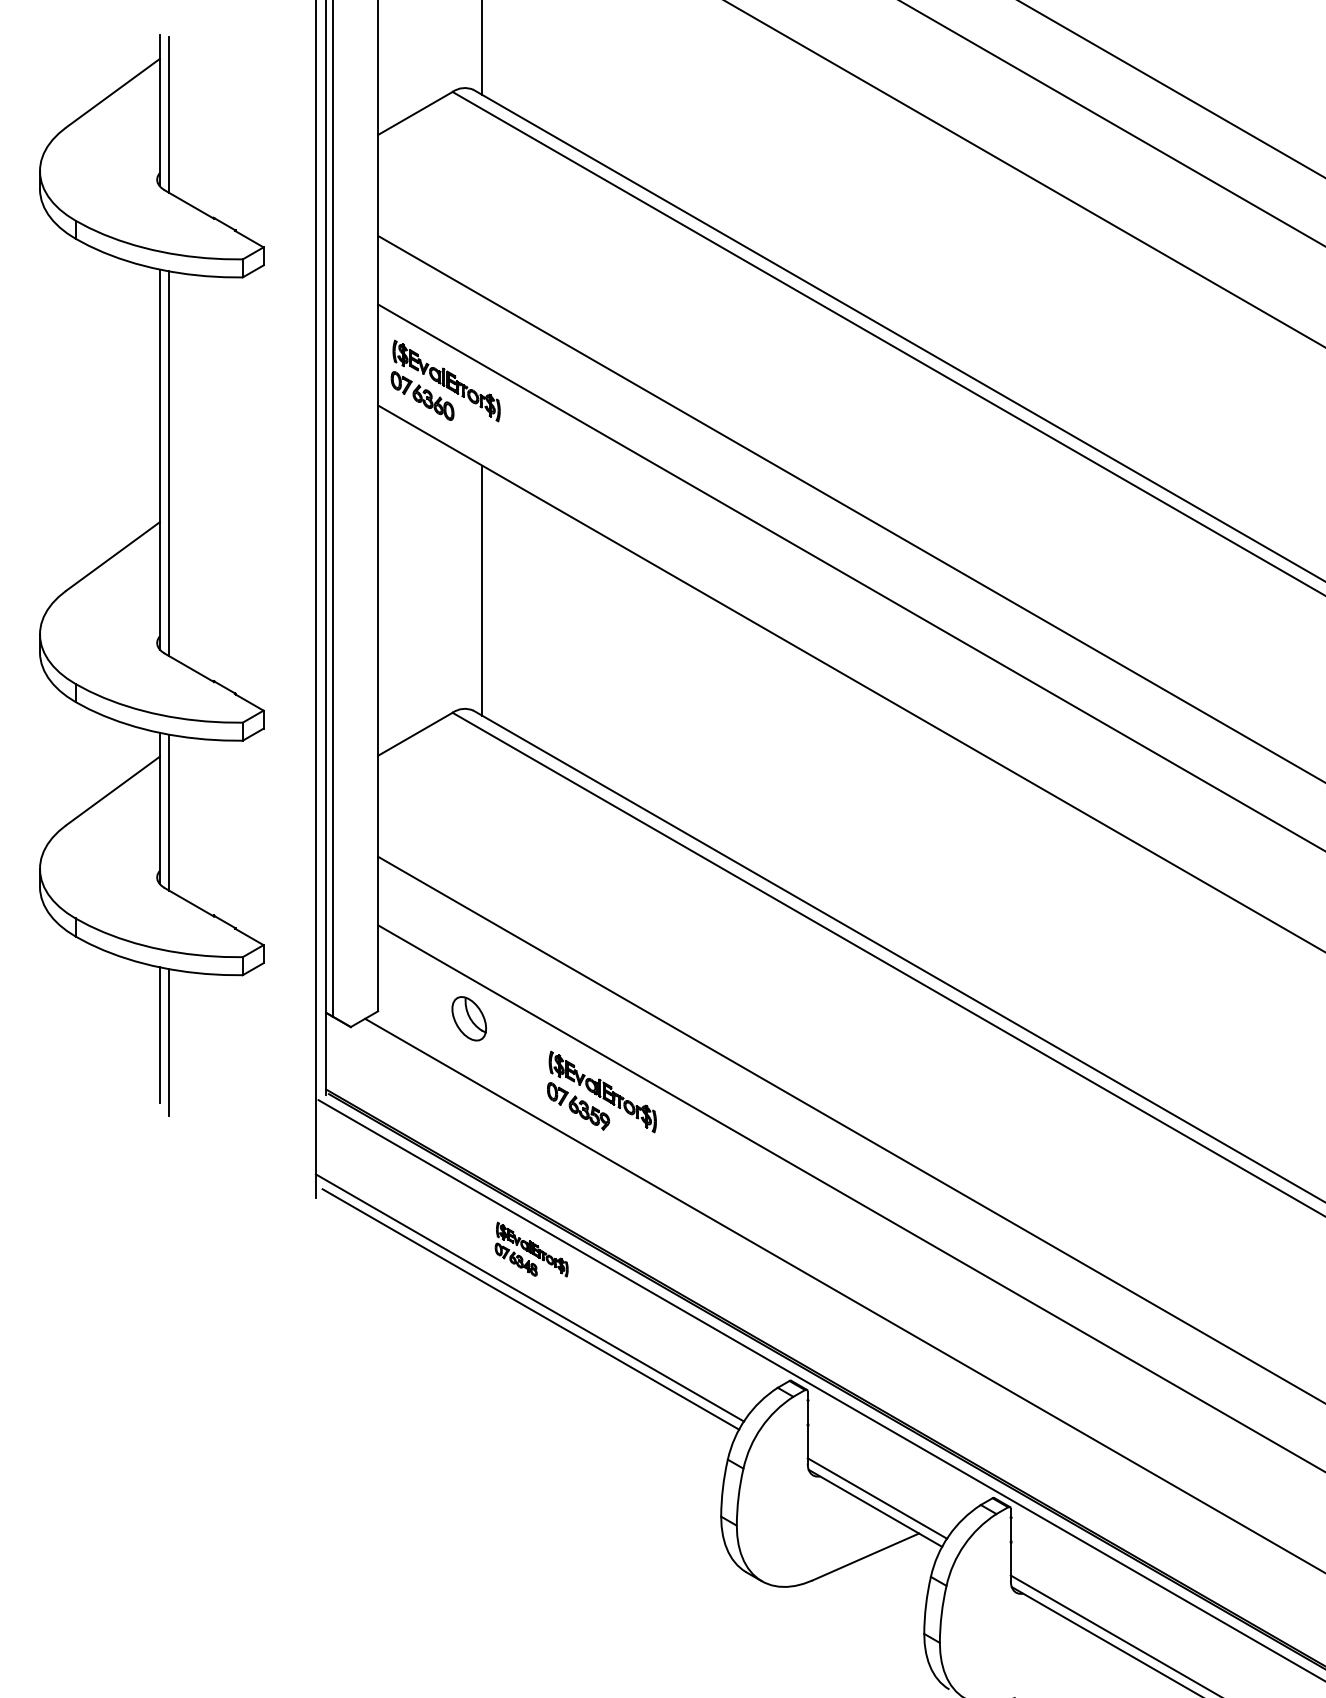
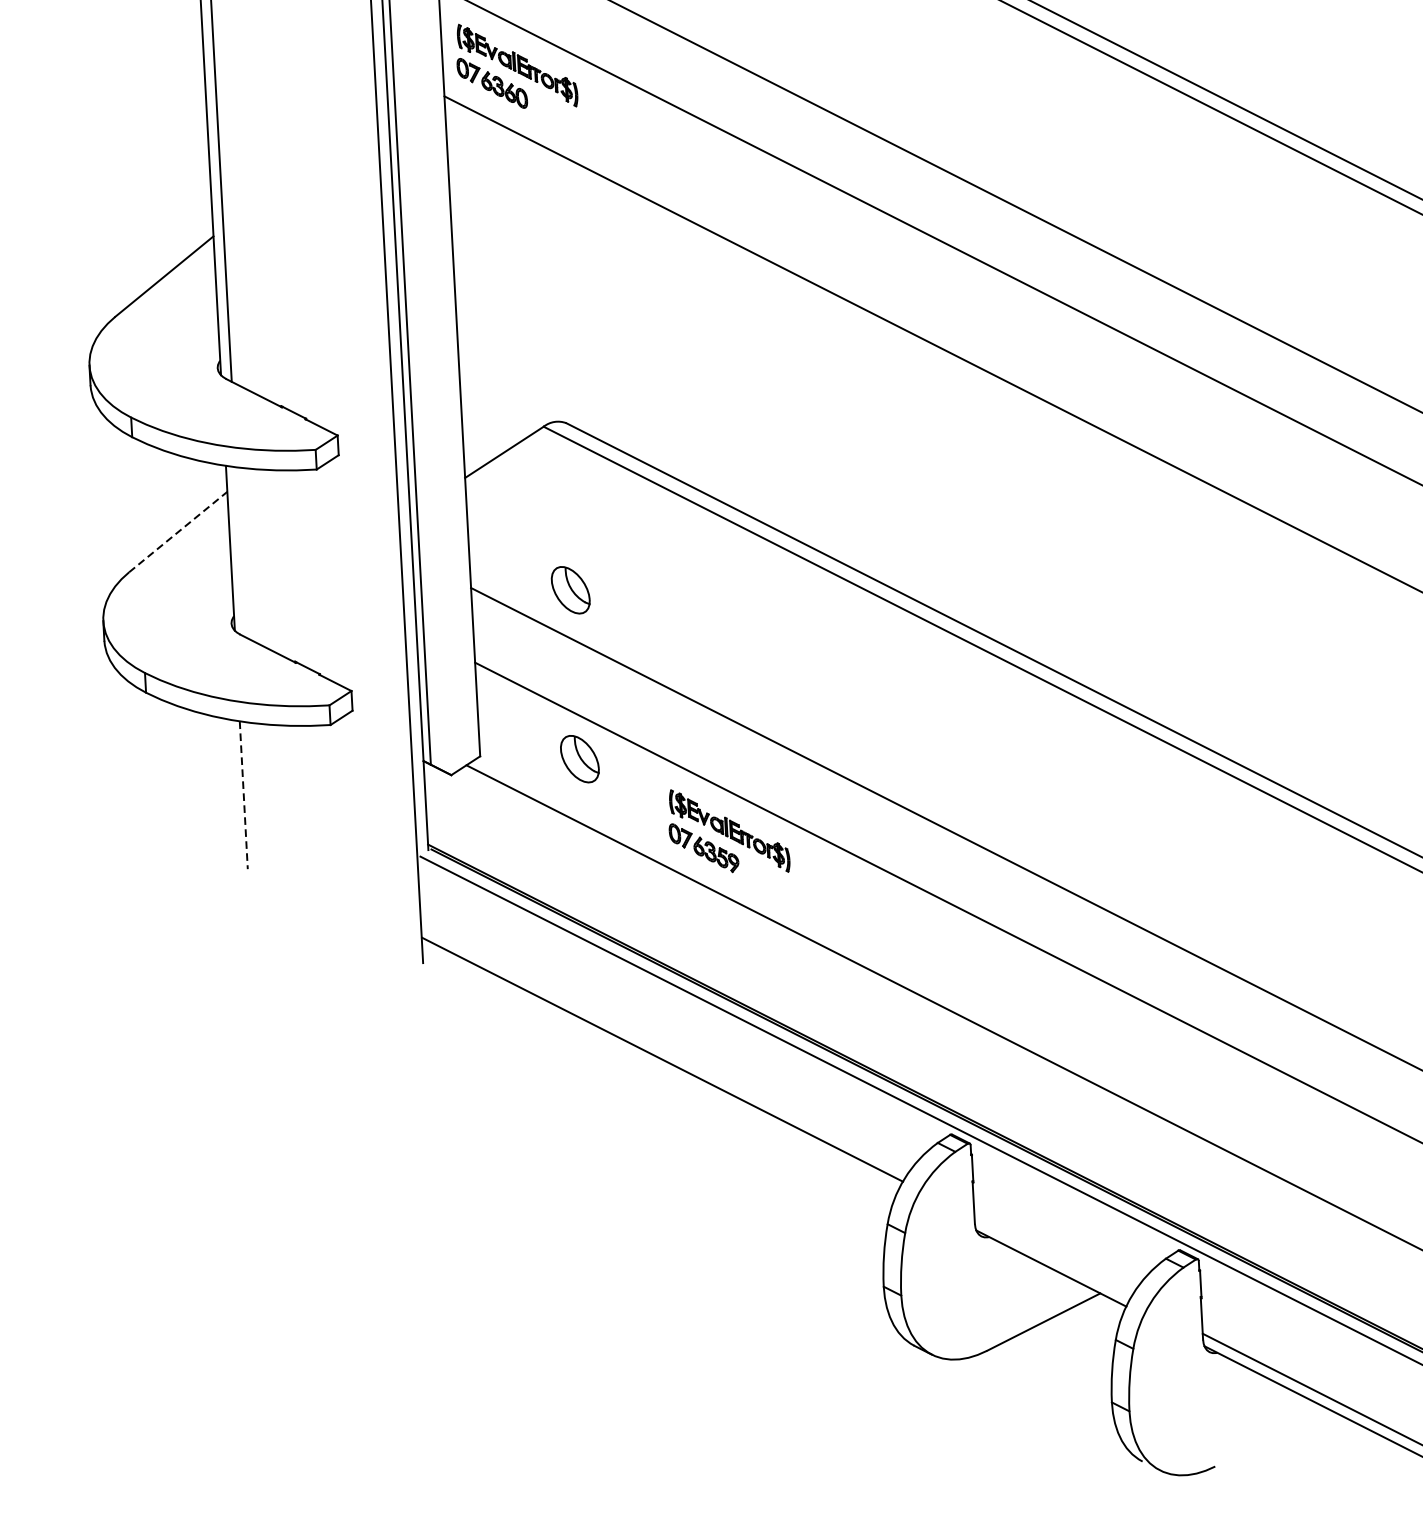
line: (482, 590) -> (569, 291), removed
line: (113, 790) -> (178, 531), solid -> dashed
line: (169, 812) -> (241, 552), removed
part: (469, 863) -> (570, 589), added
line: (159, 1035) -> (243, 795), solid -> dashed
line: (169, 1042) -> (254, 802), removed
part: (531, 1249) -> (661, 1006), removed
line: (530, 1309) -> (663, 1072), removed
line: (877, 1498) -> (1052, 1257), removed

